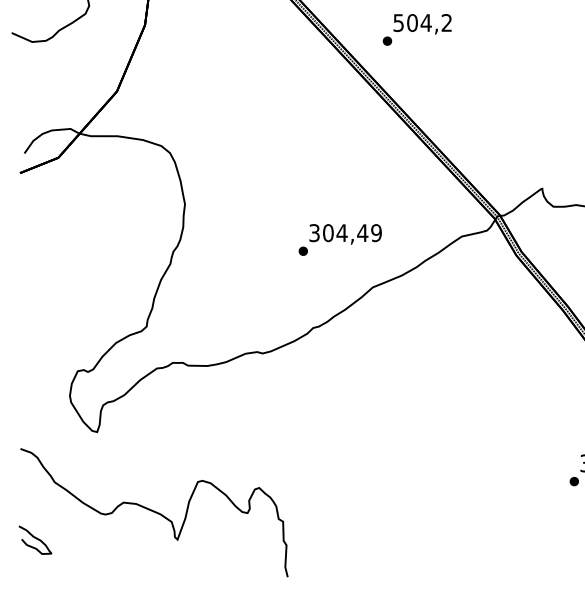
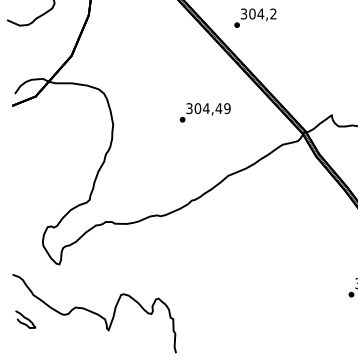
text: (399, 22) -> (244, 13), 504,2 -> 304,2
text: (339, 239) -> (204, 112), moved
curve: (35, 538) -> (25, 318), moved

